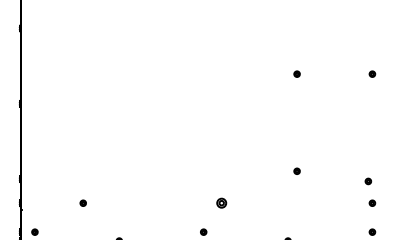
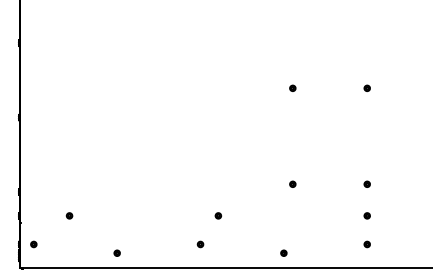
part: (367, 180) -> (366, 183), moved
part: (83, 202) -> (69, 215), moved
part: (221, 202) -> (218, 215), size x0.62

